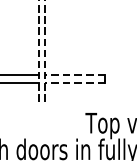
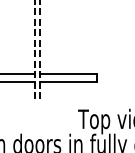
line: (75, 75) -> (68, 74), dashed -> solid
line: (75, 83) -> (68, 81), dashed -> solid

